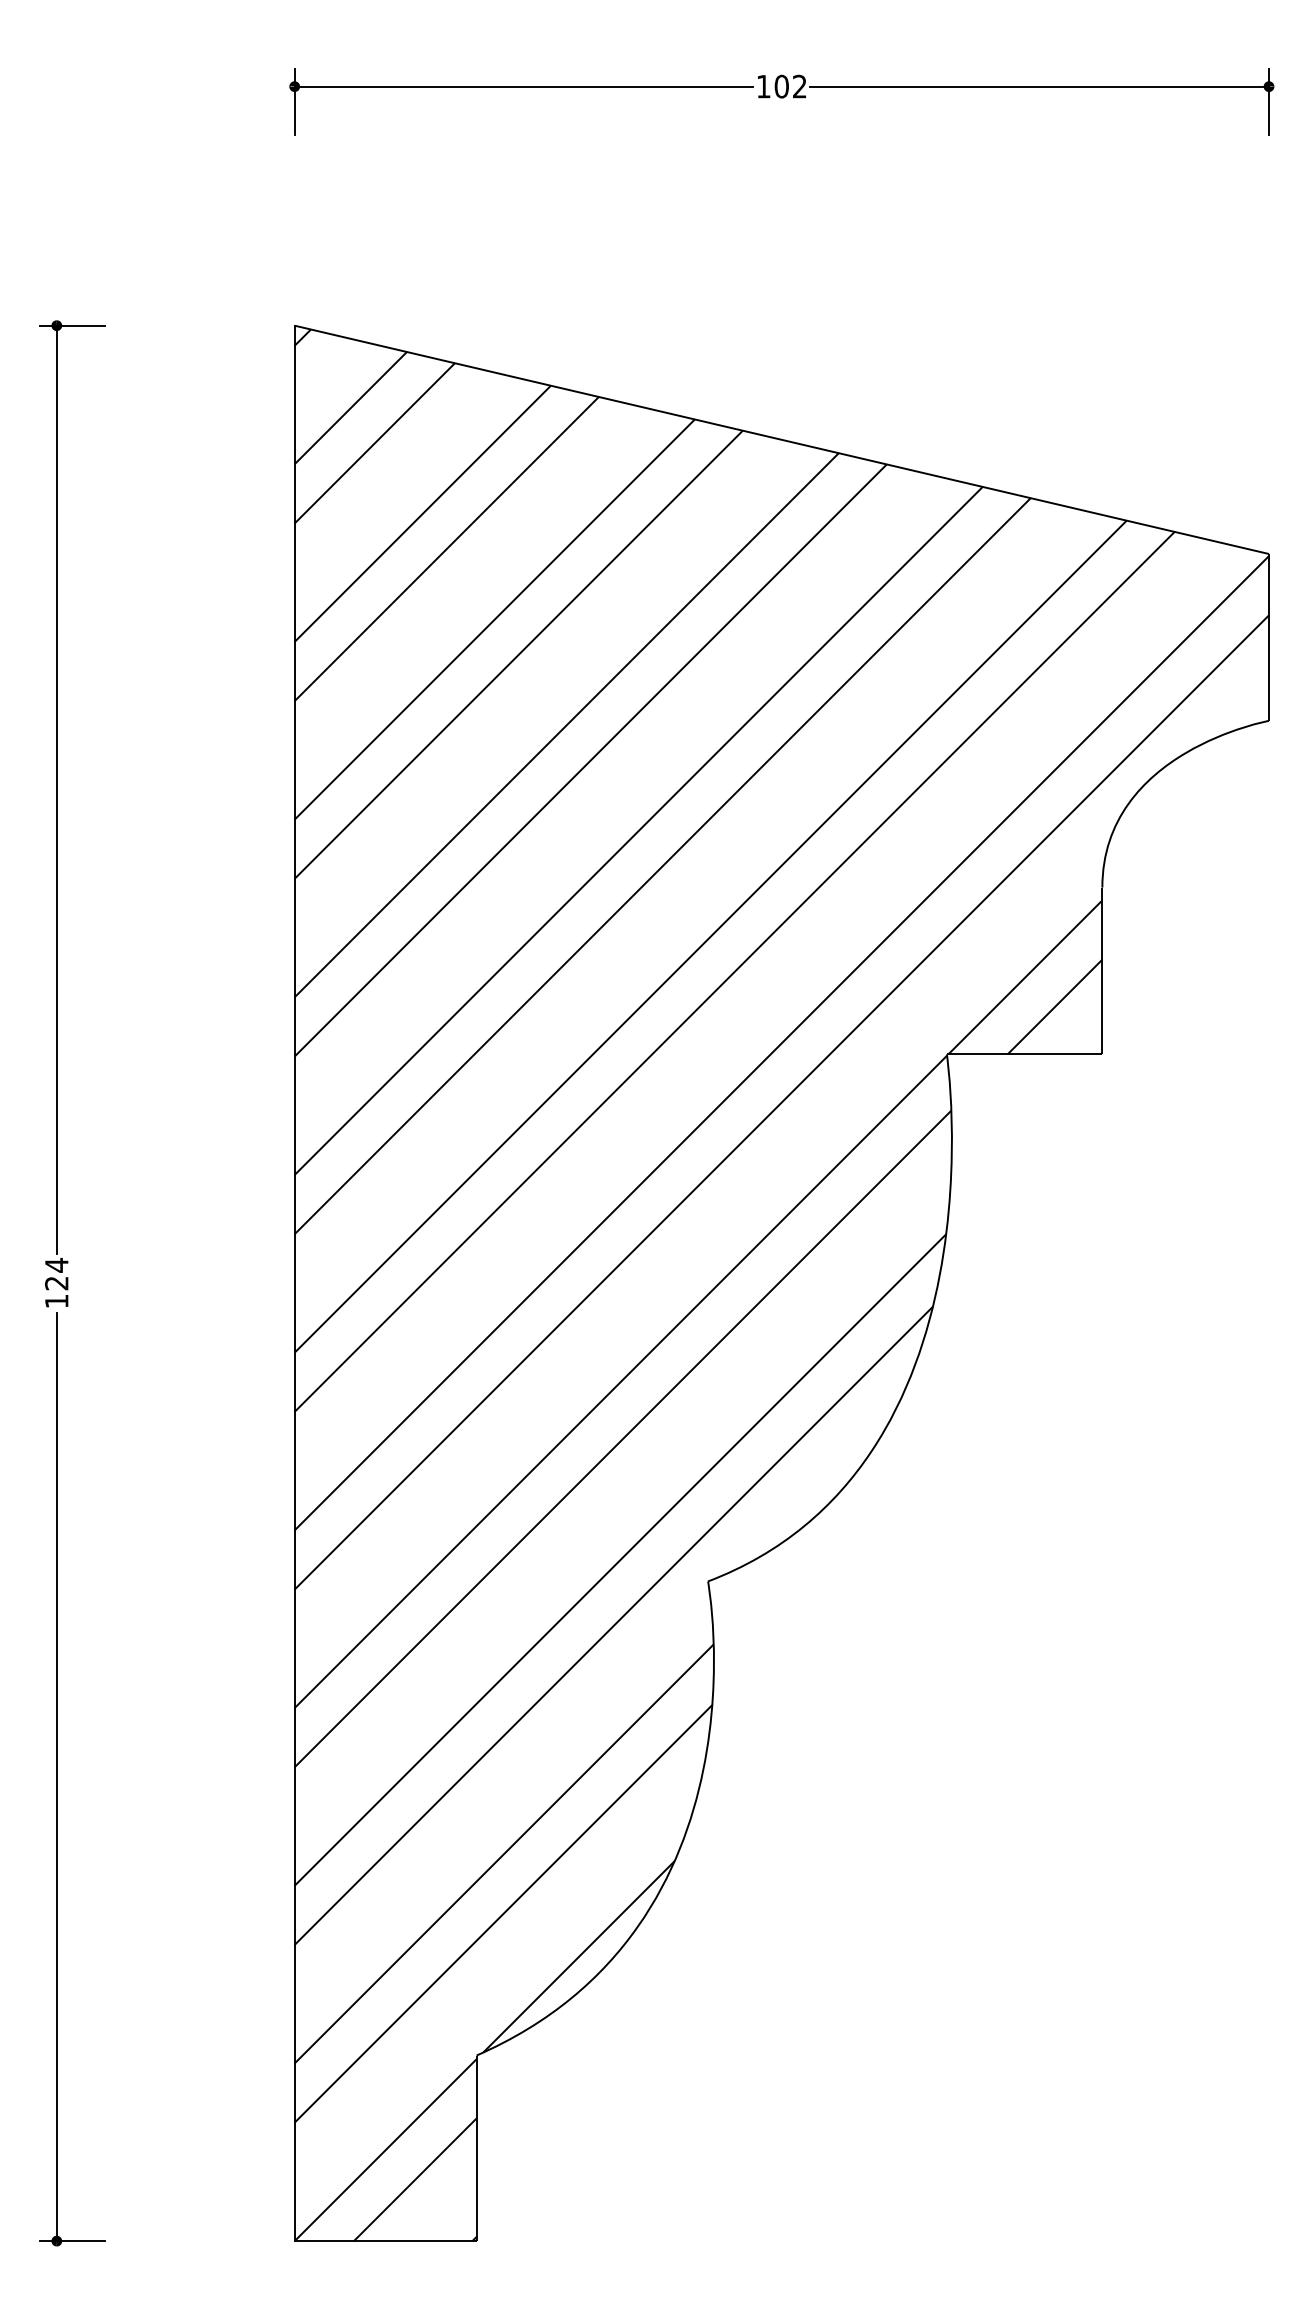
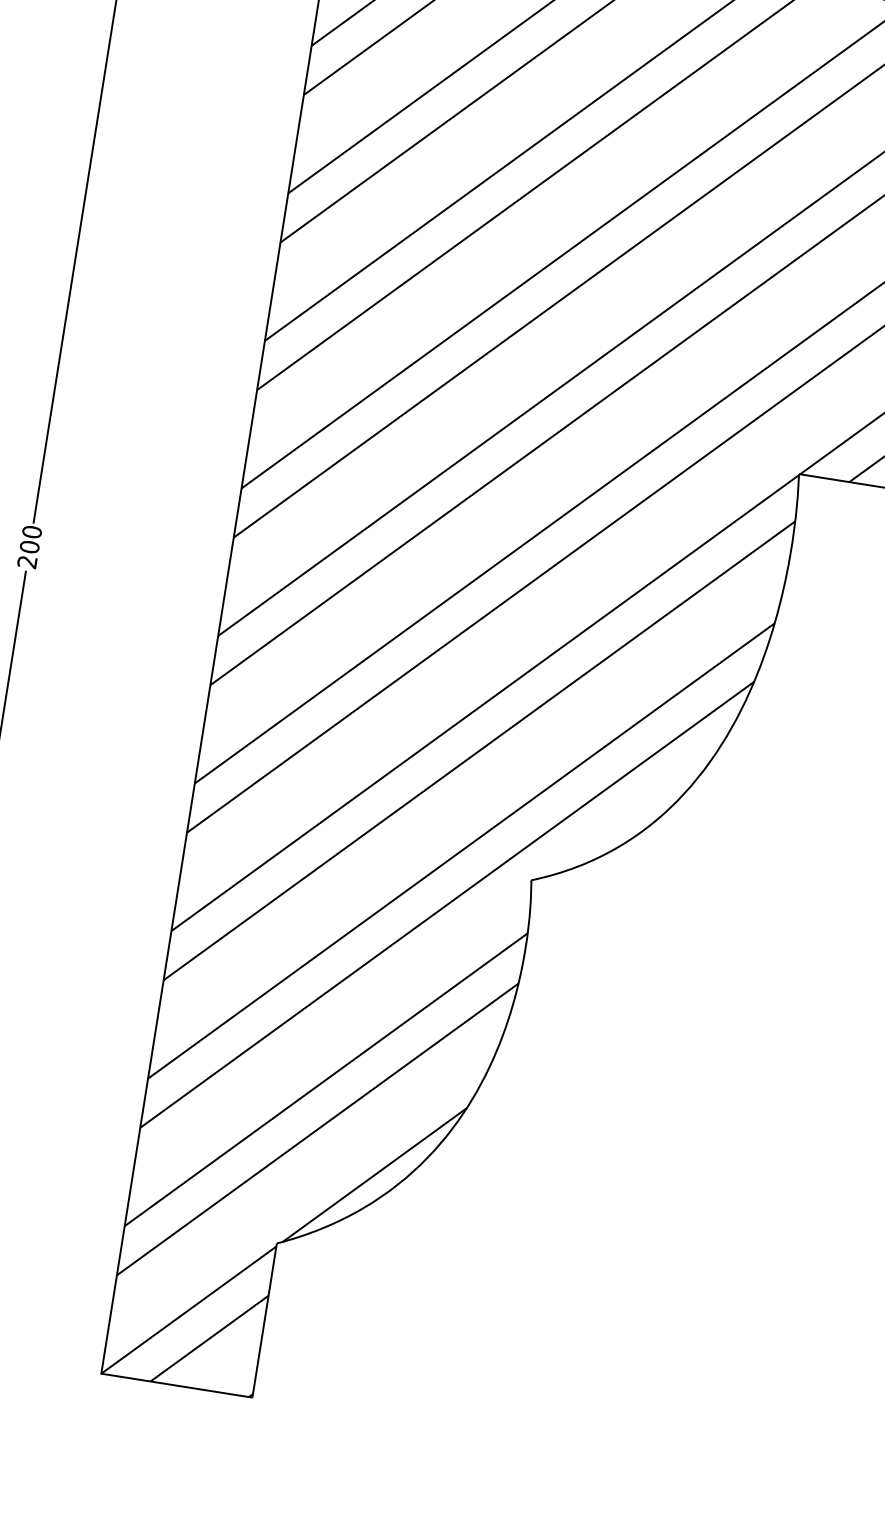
text: (56, 1282) -> (29, 546), 124 -> 200

